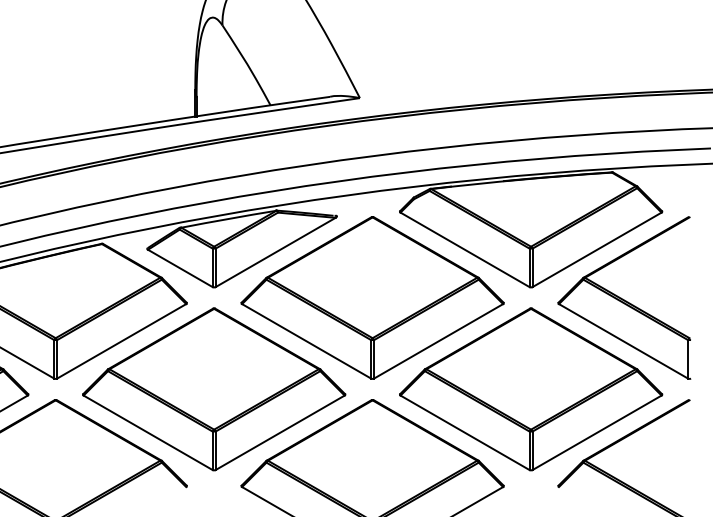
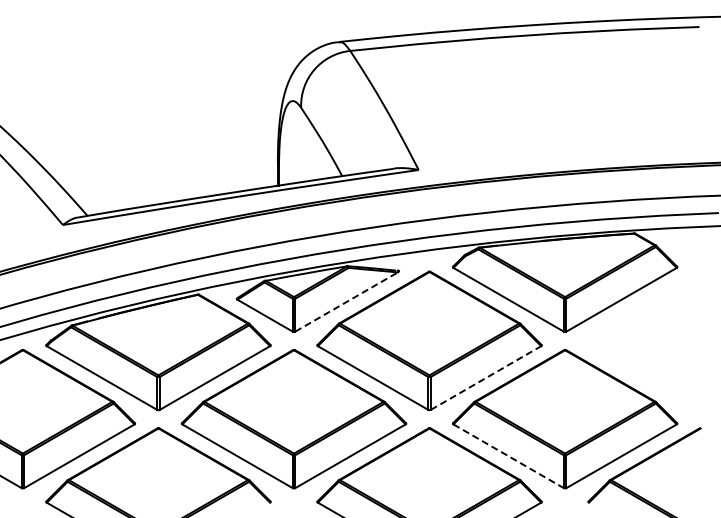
line: (276, 251) -> (347, 301), solid -> dashed
part: (623, 297) -> (644, 340), removed
line: (439, 341) -> (486, 378), solid -> dashed
line: (464, 433) -> (508, 456), solid -> dashed

